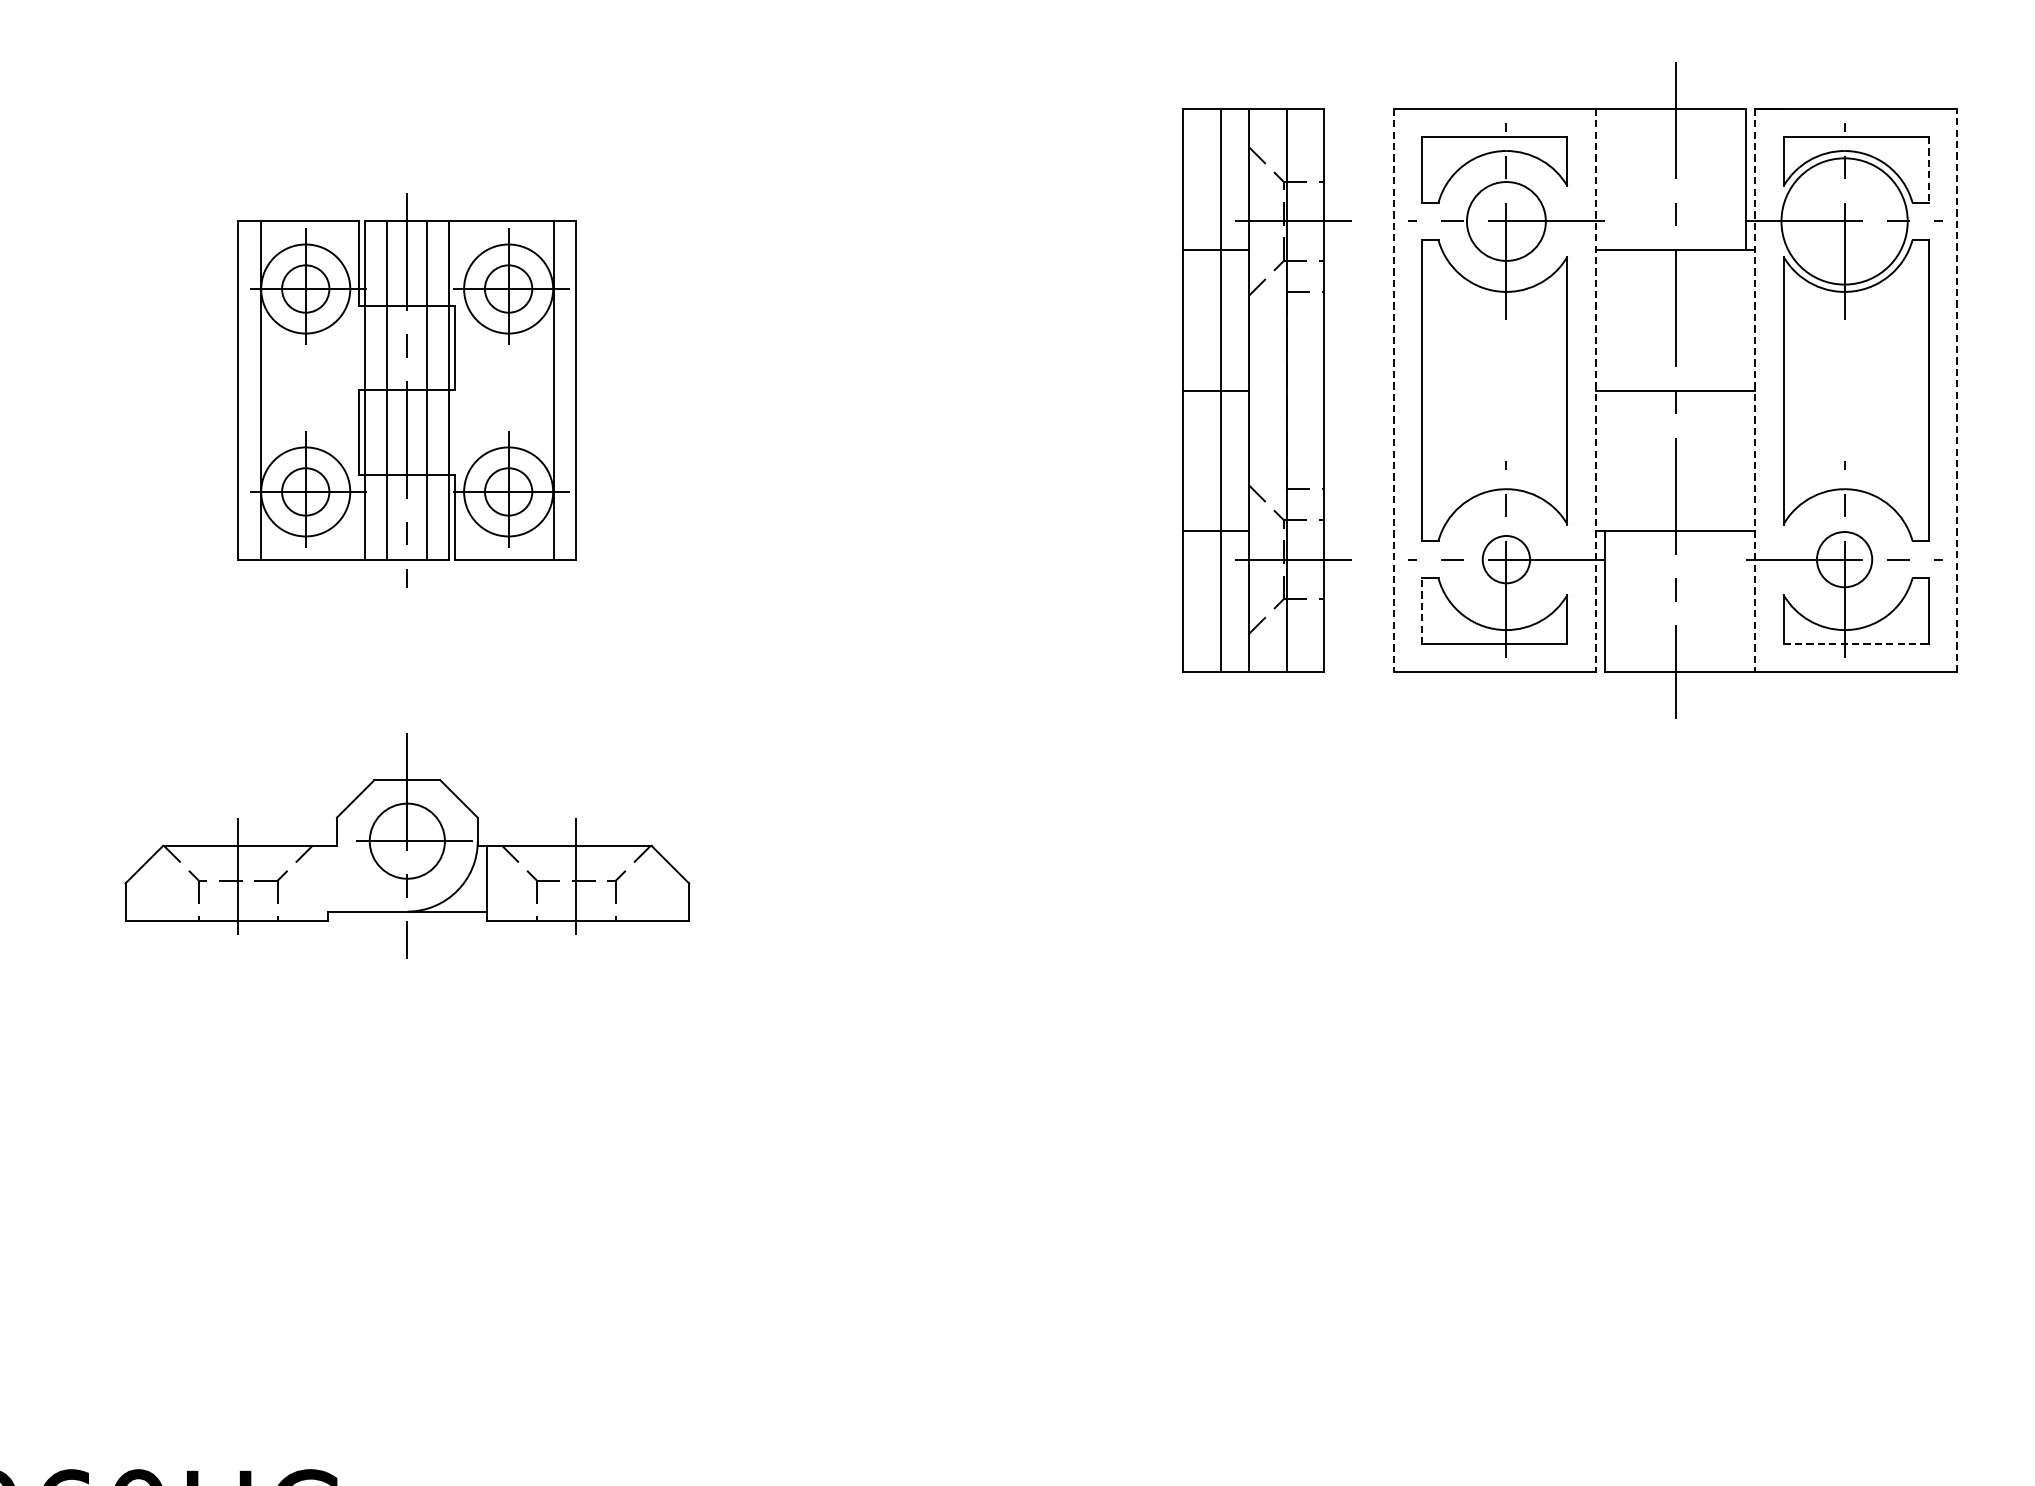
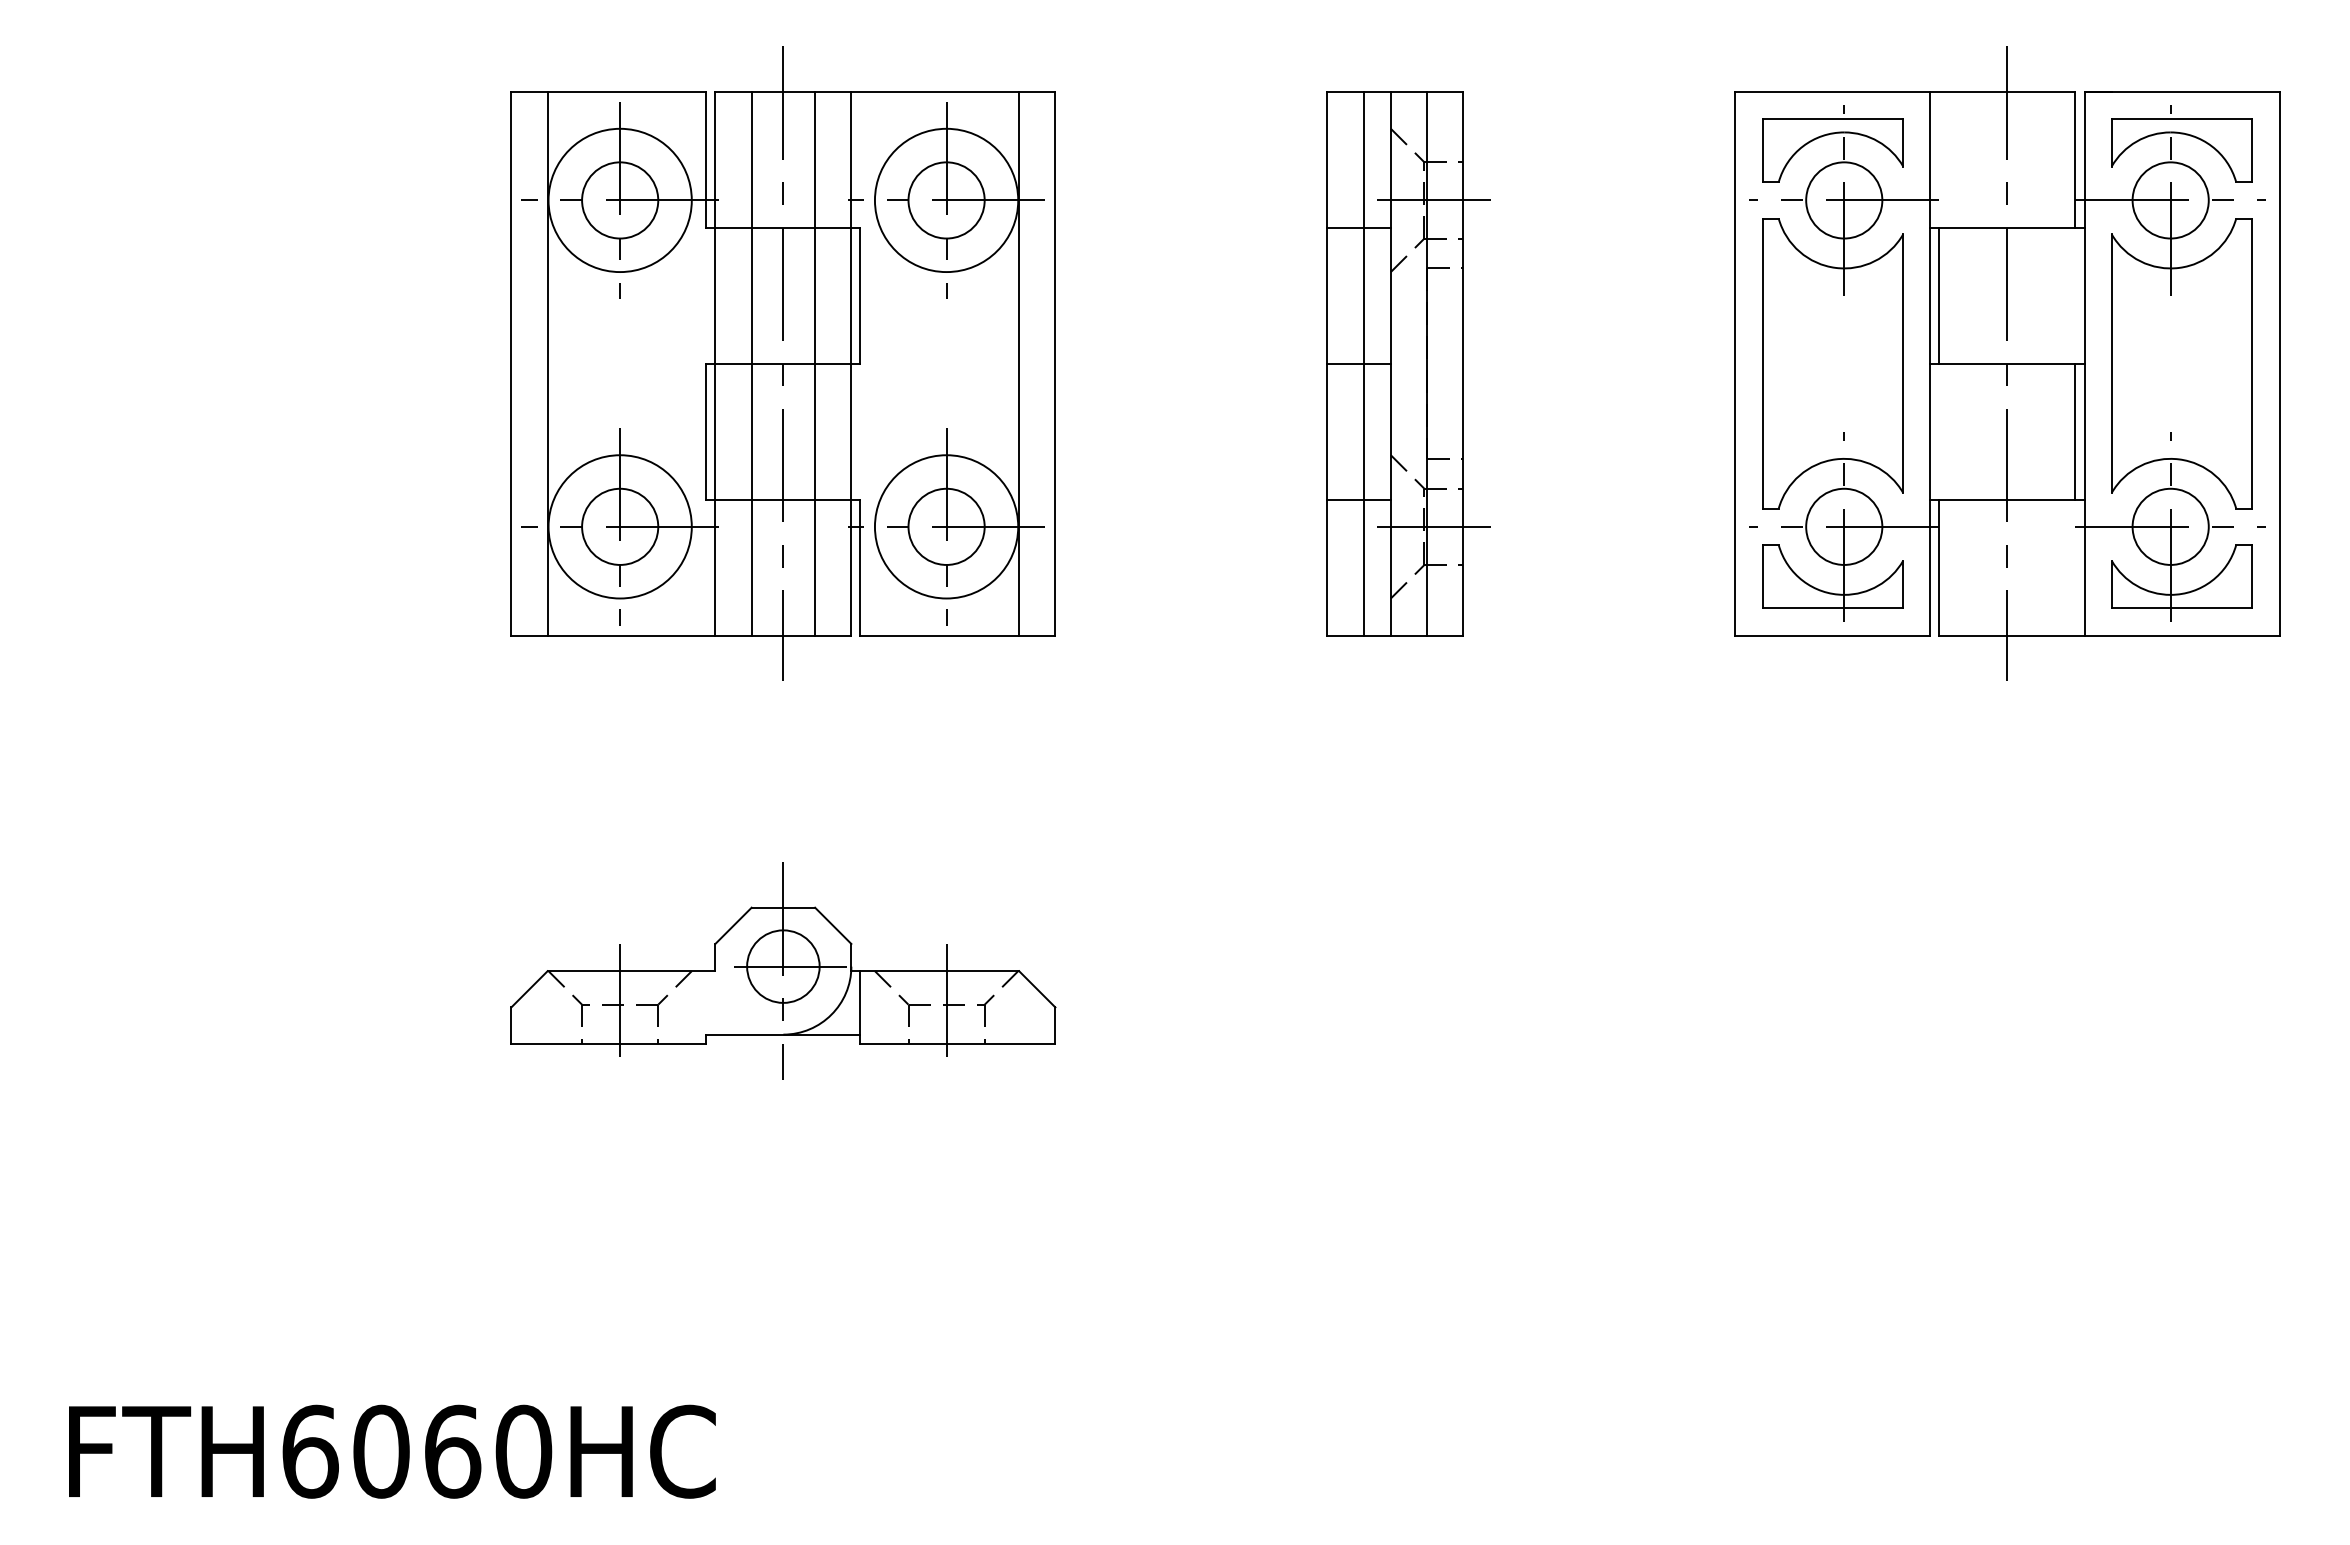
line: (1929, 169) -> (2252, 150), dashed -> solid
circle: (1844, 221) -> (2170, 200), size x0.62
line: (1605, 319) -> (1939, 295), added
part: (406, 390) -> (782, 363), size x1.67
part: (1267, 390) -> (1408, 363), moved
line: (1957, 390) -> (2279, 363), dashed -> solid
line: (1393, 391) -> (1735, 364), dashed -> solid
line: (1595, 391) -> (1930, 364), dashed -> solid
line: (1755, 391) -> (2084, 364), dashed -> solid
line: (1745, 460) -> (2075, 431), added
circle: (1506, 559) -> (1844, 526), size x1.67
circle: (1844, 559) -> (2170, 526), size x1.43
line: (1421, 611) -> (1762, 576), dashed -> solid
line: (1856, 644) -> (2182, 608), dashed -> solid
part: (407, 845) -> (783, 970), moved

